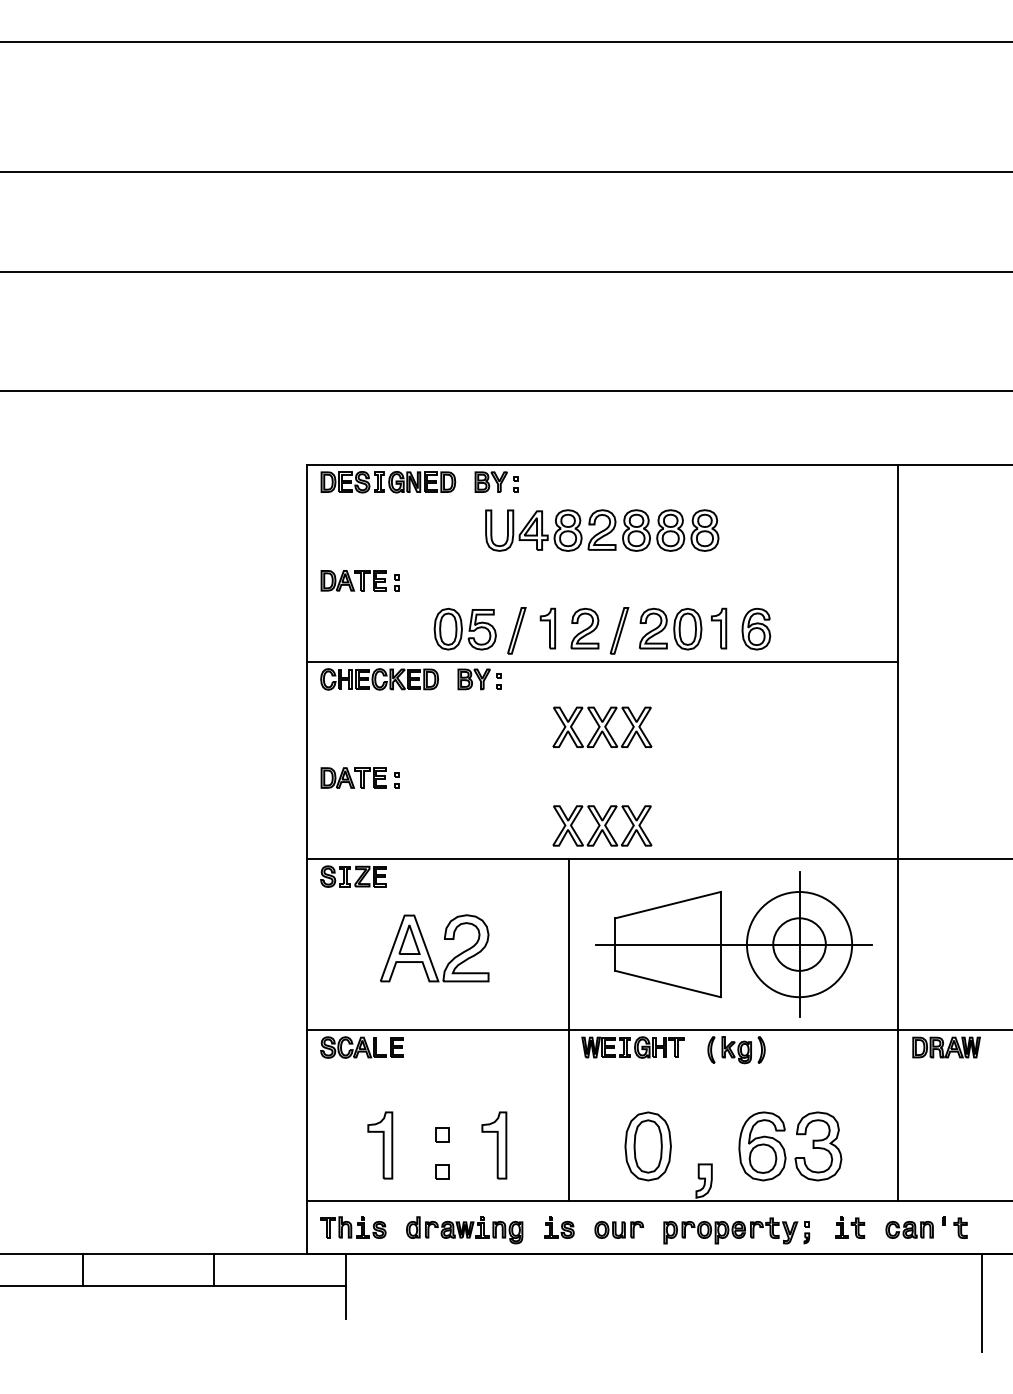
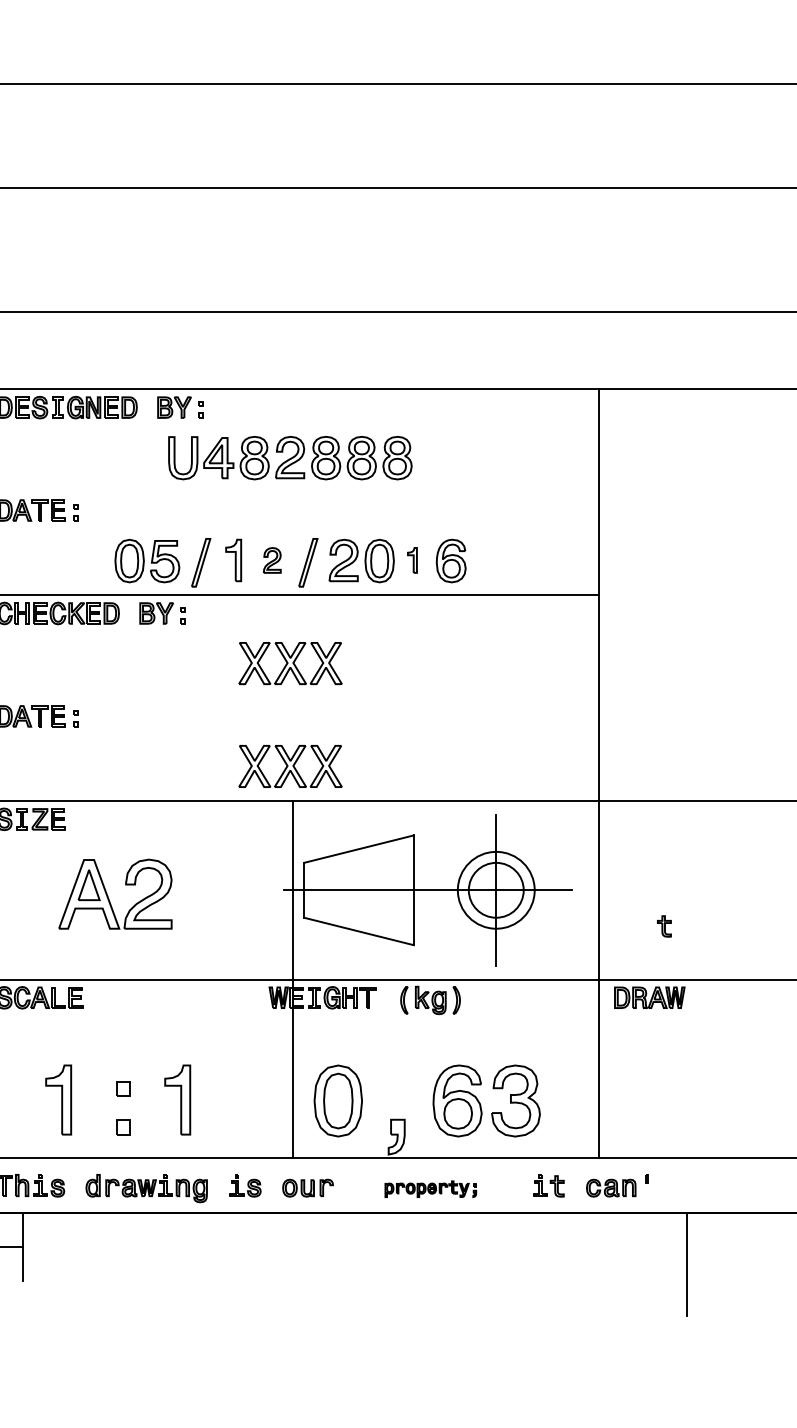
part: (584, 628) -> (271, 560), size x0.6
part: (719, 628) -> (412, 560), size x0.6
circle: (799, 944) -> (496, 890), size x0.7
line: (569, 1029) -> (292, 978), moved
part: (960, 1227) -> (664, 925), moved
part: (736, 1230) -> (430, 1188), size x0.6

